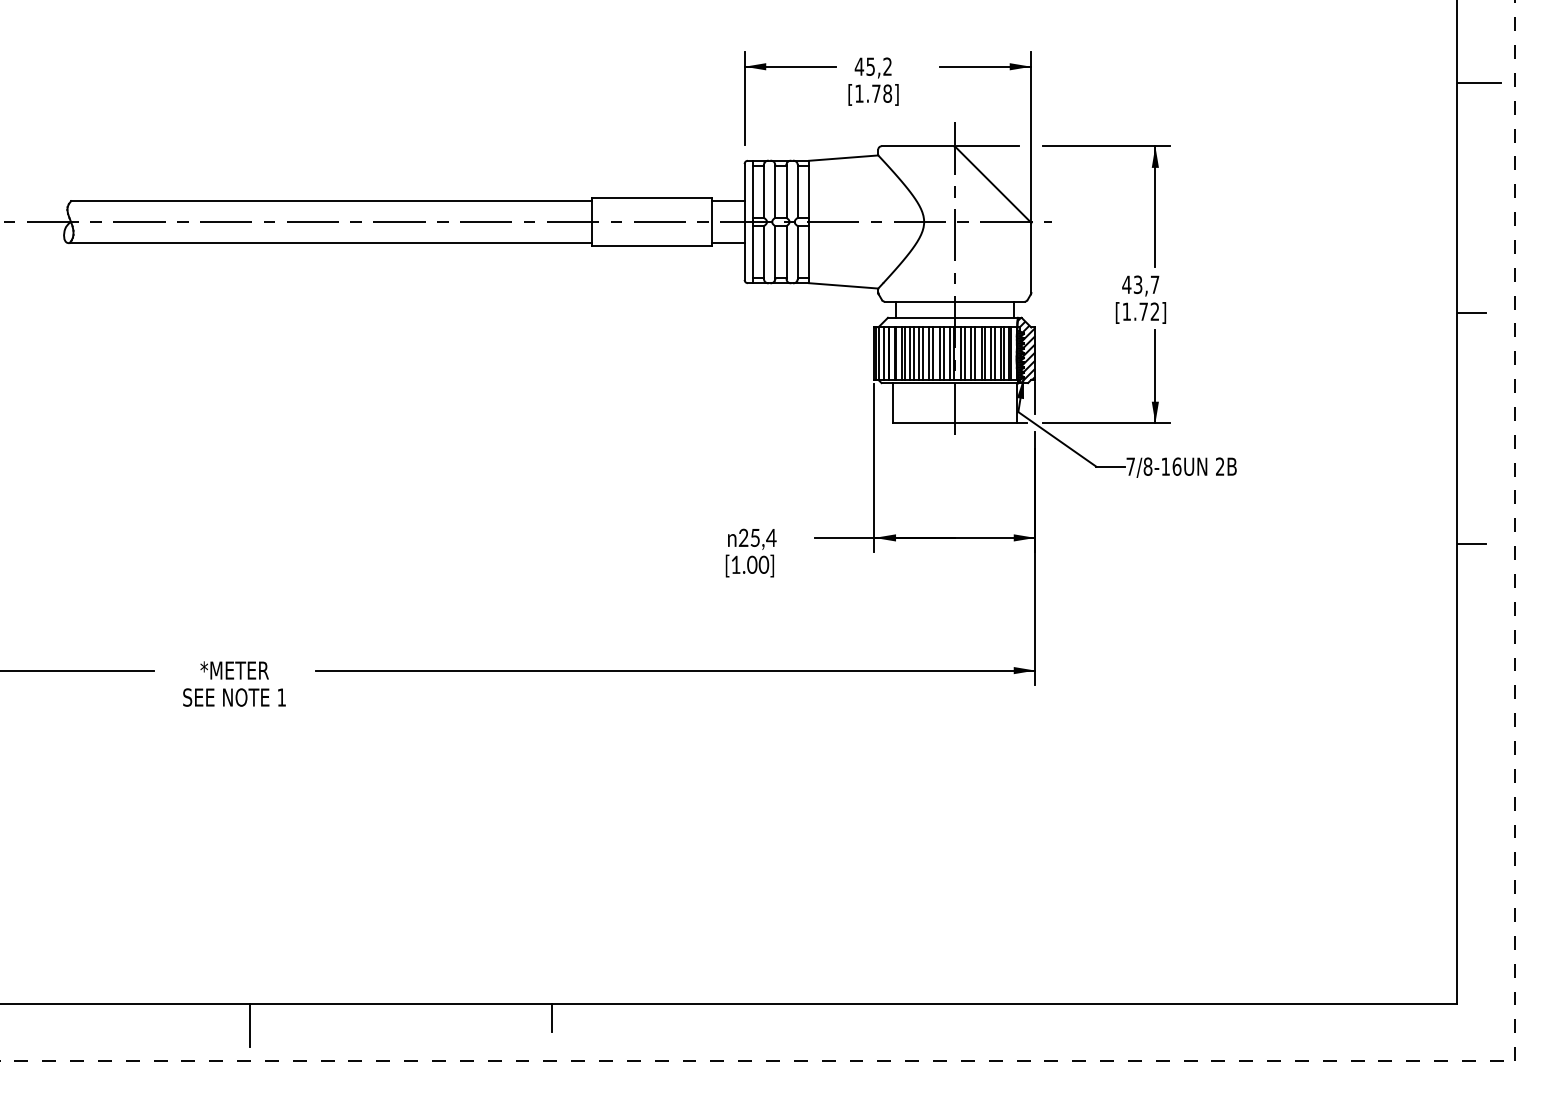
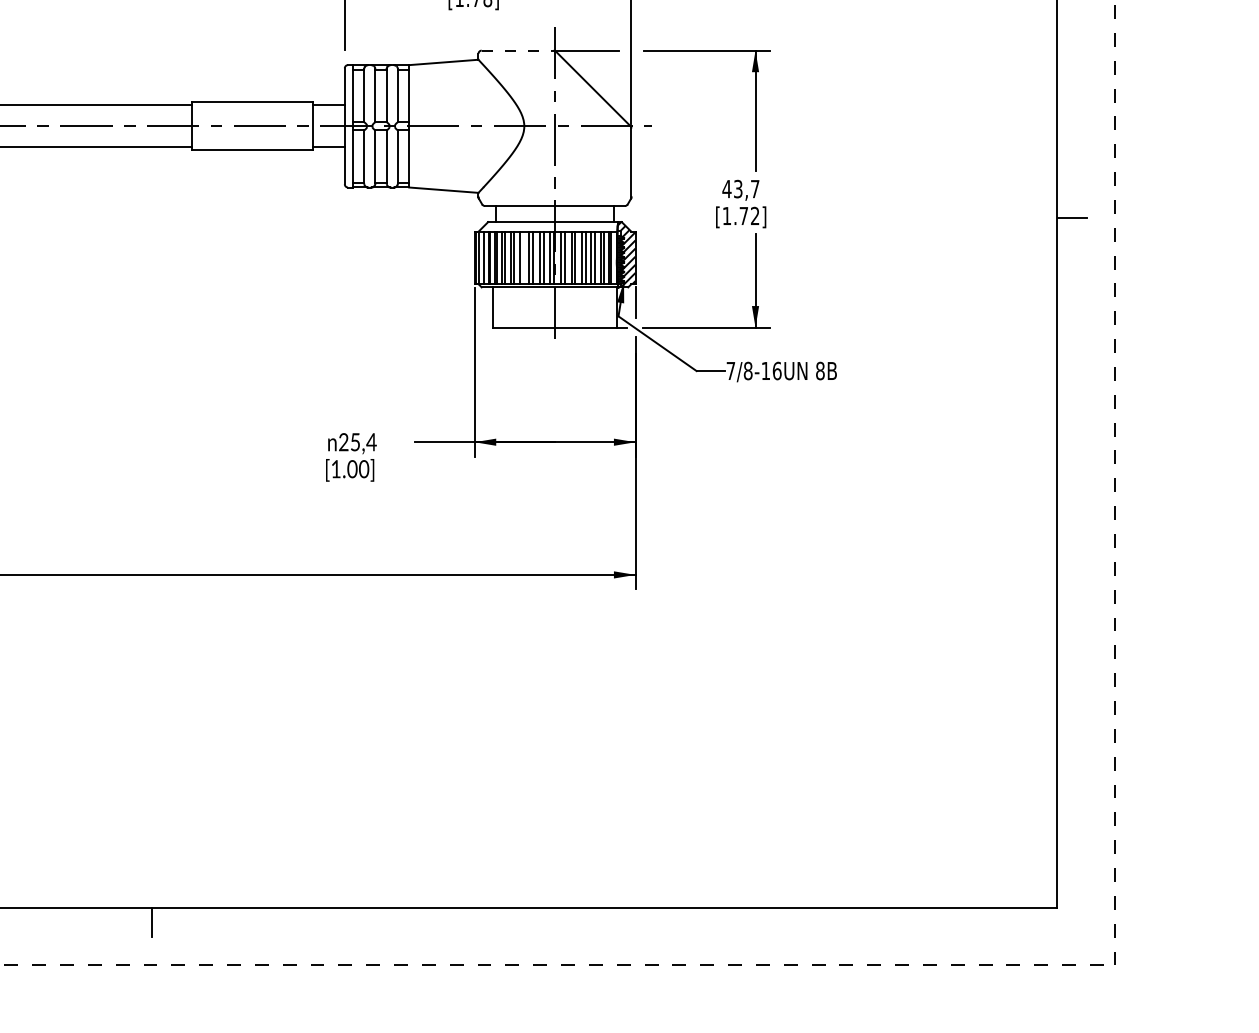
line: (917, 146) -> (517, 50), solid -> dashed
line: (923, 353) -> (523, 257), removed
text: (1219, 466) -> (819, 370), 2B -> 8B
line: (1471, 543) -> (1071, 447), removed

